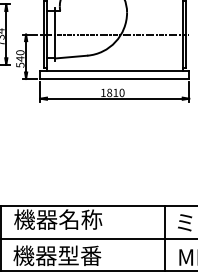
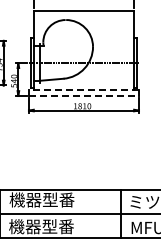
line: (114, 70) -> (83, 89), solid -> dashed
line: (114, 78) -> (83, 95), solid -> dashed
text: (80, 219) -> (58, 199), 機器名称 -> 機器型番

